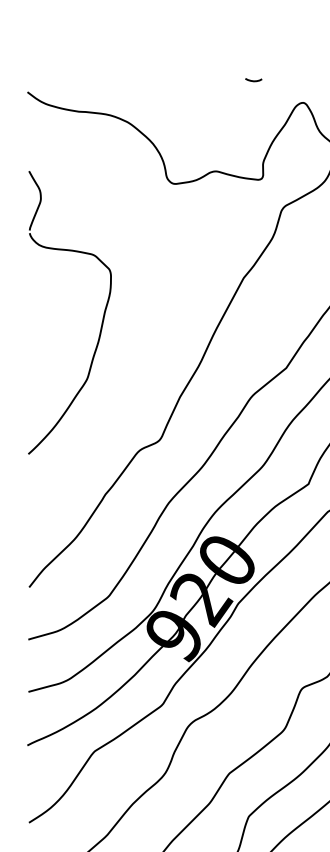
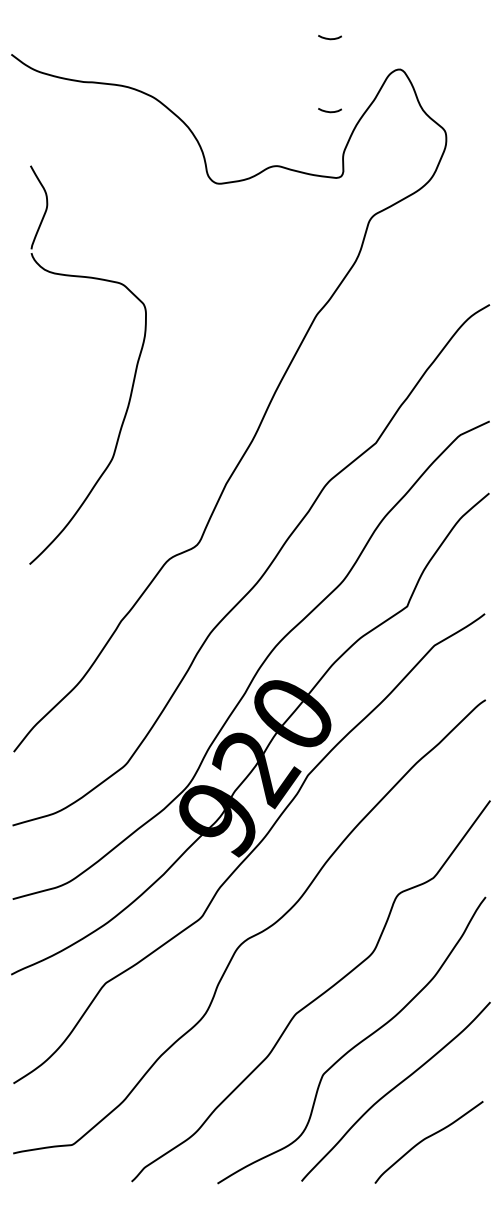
curve: (253, 132) -> (329, 111), added
part: (102, 317) -> (134, 372), moved

